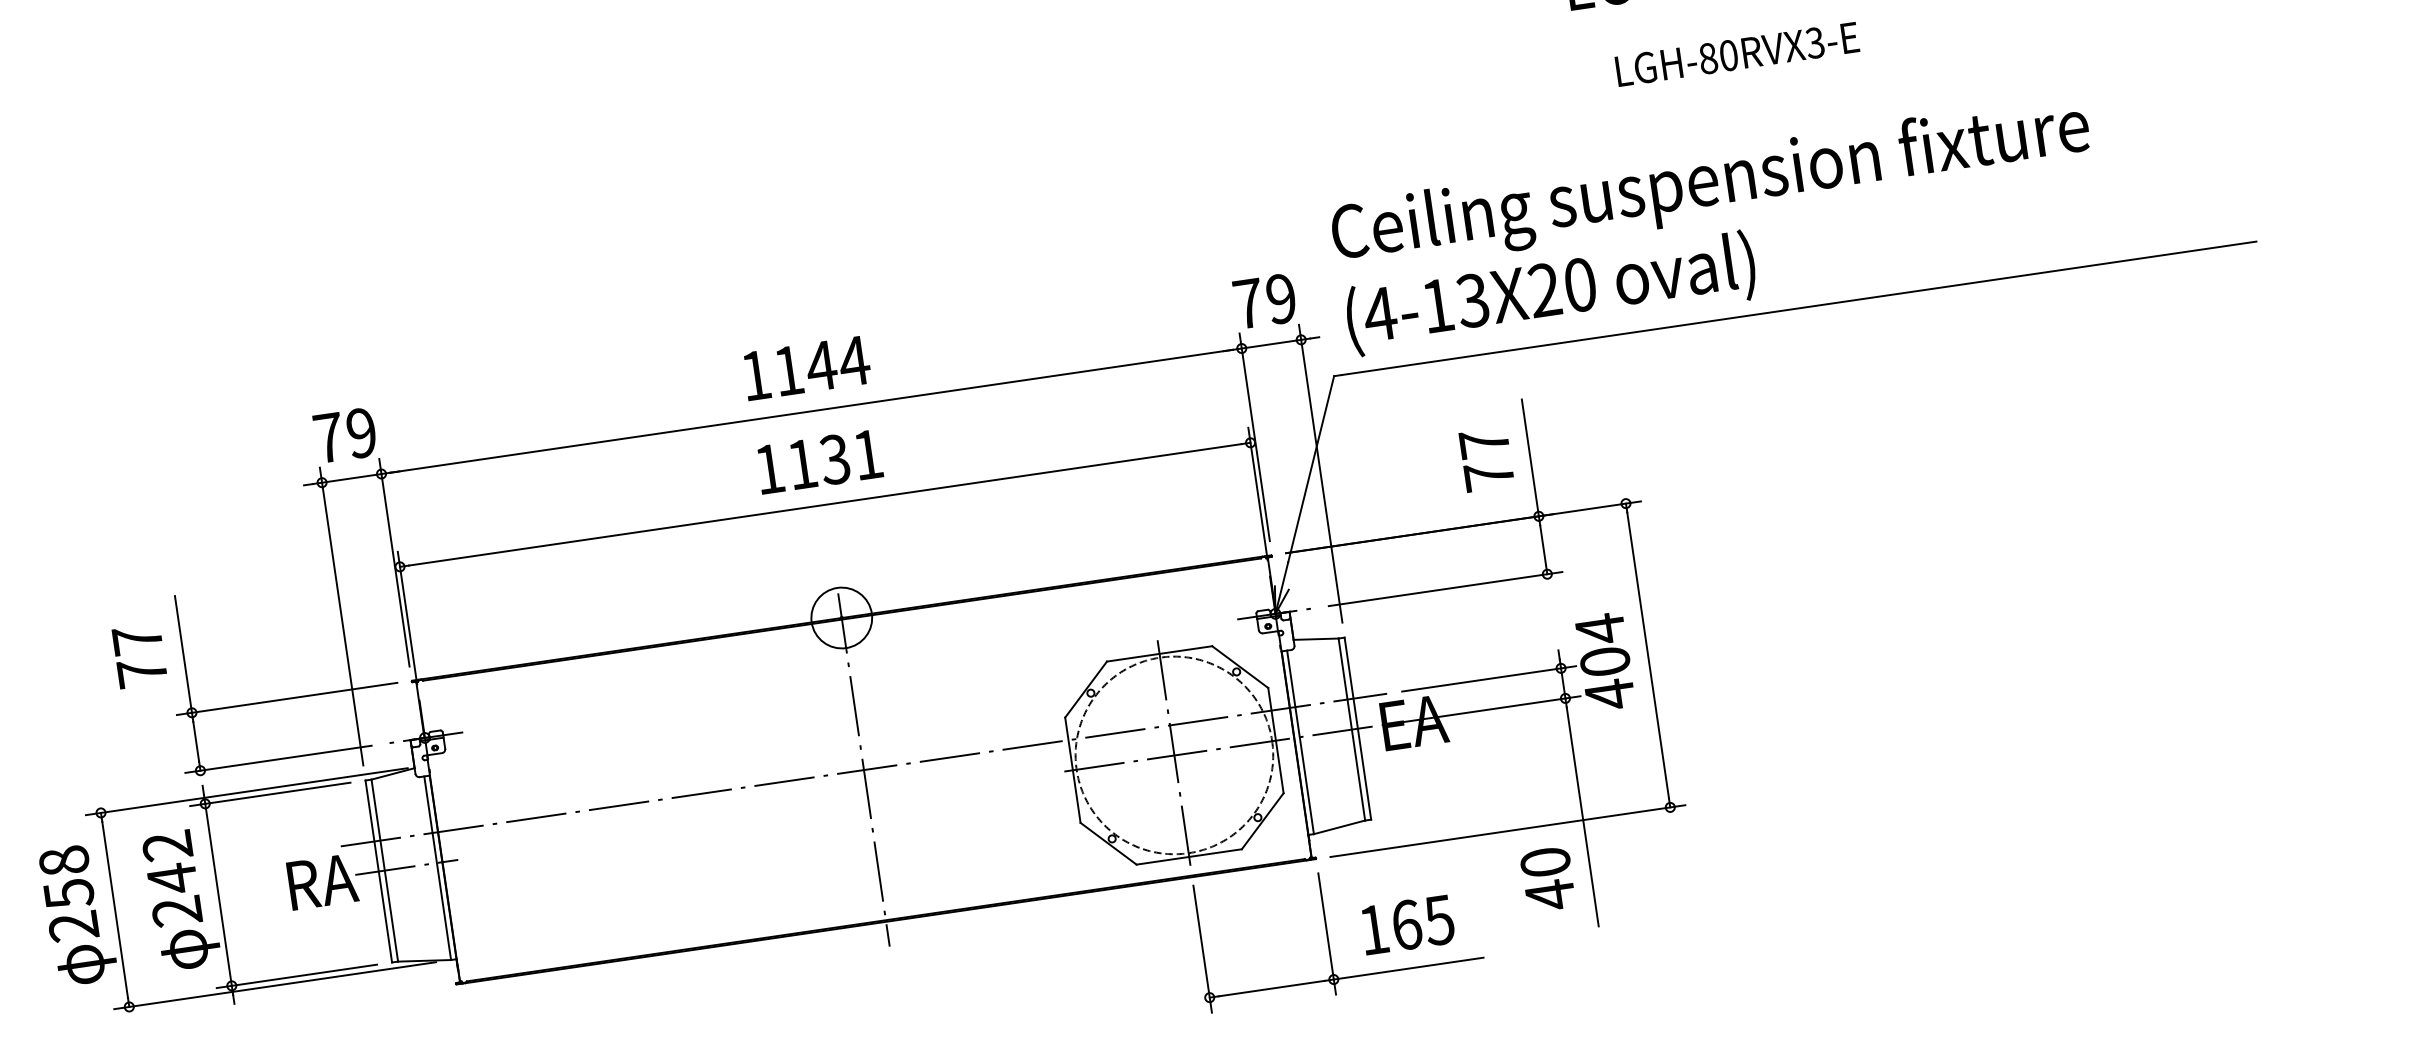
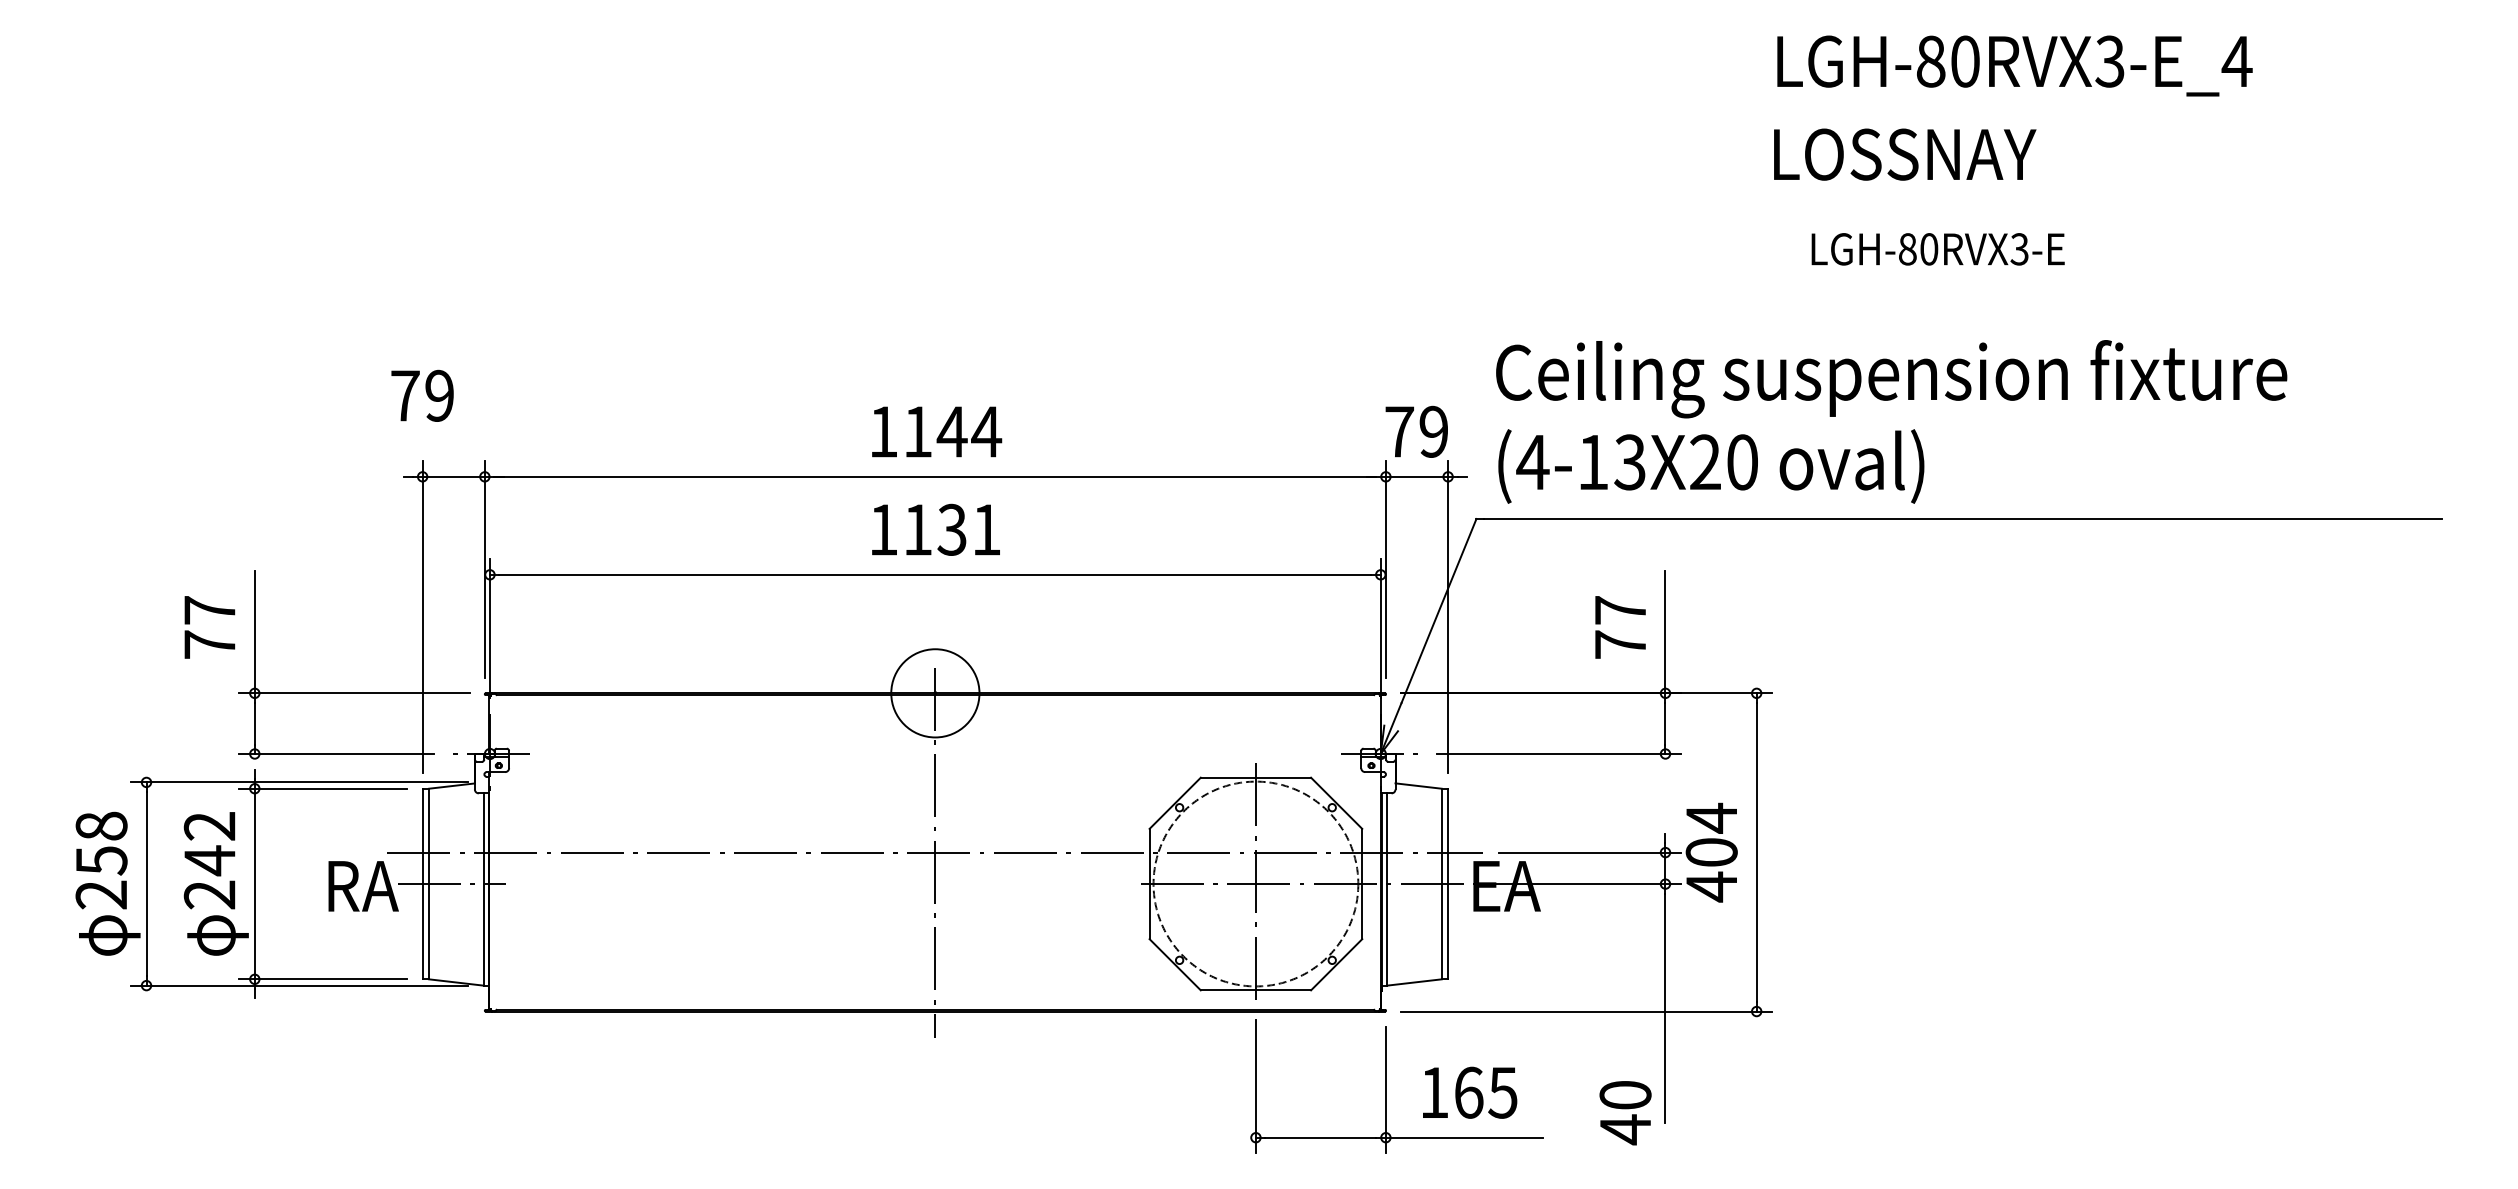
text: (345, 435) -> (422, 395), moved
circle: (840, 617) -> (934, 692), size x1.4
text: (1548, 879) -> (1625, 1113), moved

